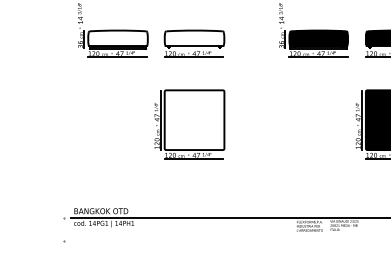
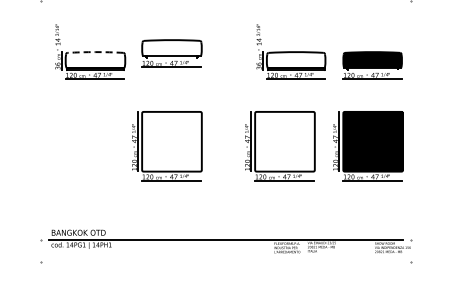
arc: (118, 30) -> (95, 52), solid -> dashed
hatch: (318, 37) -> (295, 59), removed
part: (194, 43) -> (171, 53), moved
part: (303, 124) -> (280, 146), added

